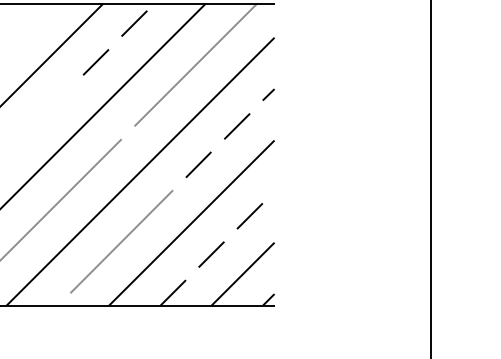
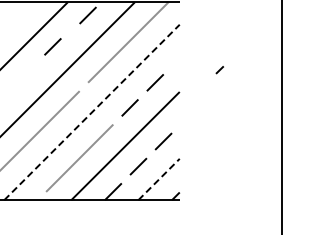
line: (95, 61) -> (52, 46), moved
line: (268, 95) -> (219, 70), moved
line: (141, 171) -> (92, 112), solid -> dashed
line: (243, 274) -> (159, 179), solid -> dashed

